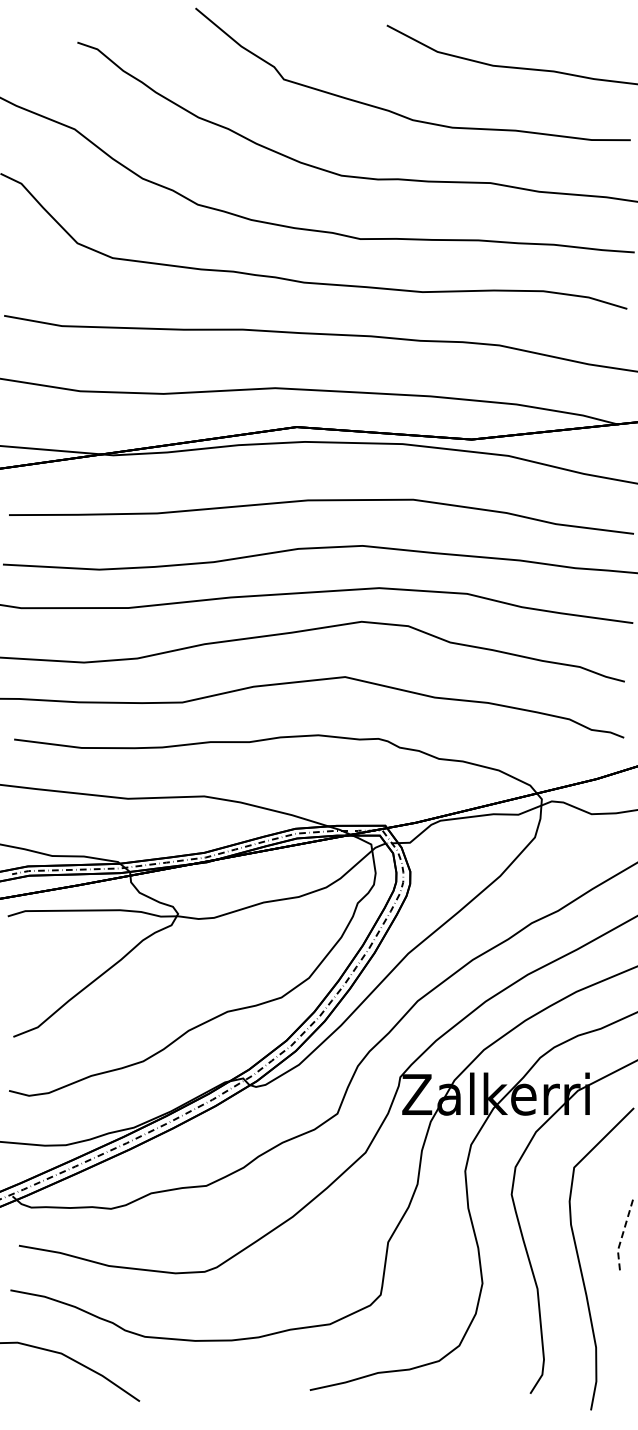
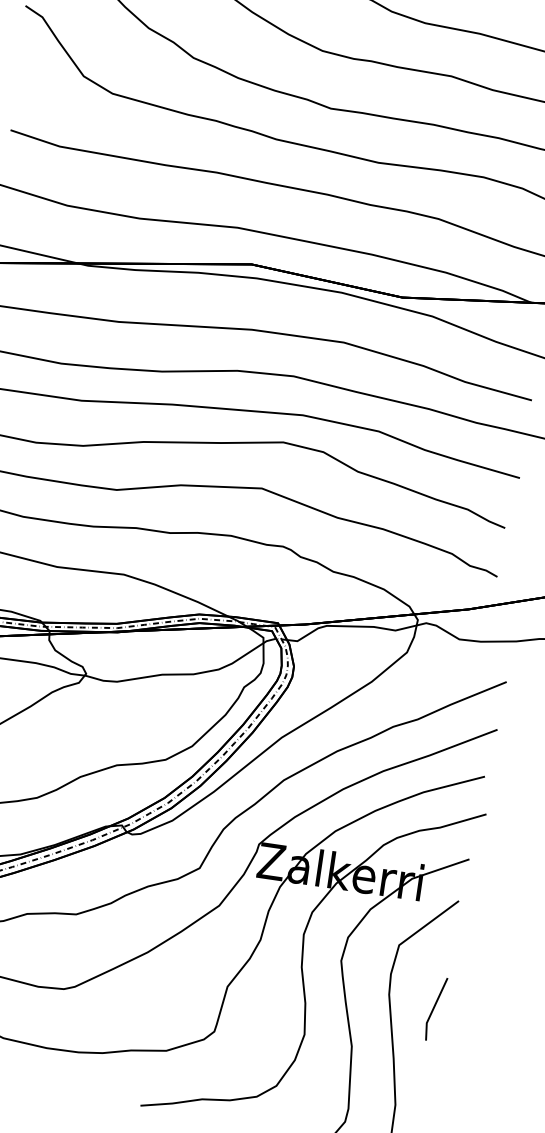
line: (623, 1233) -> (433, 1008), dashed -> solid

